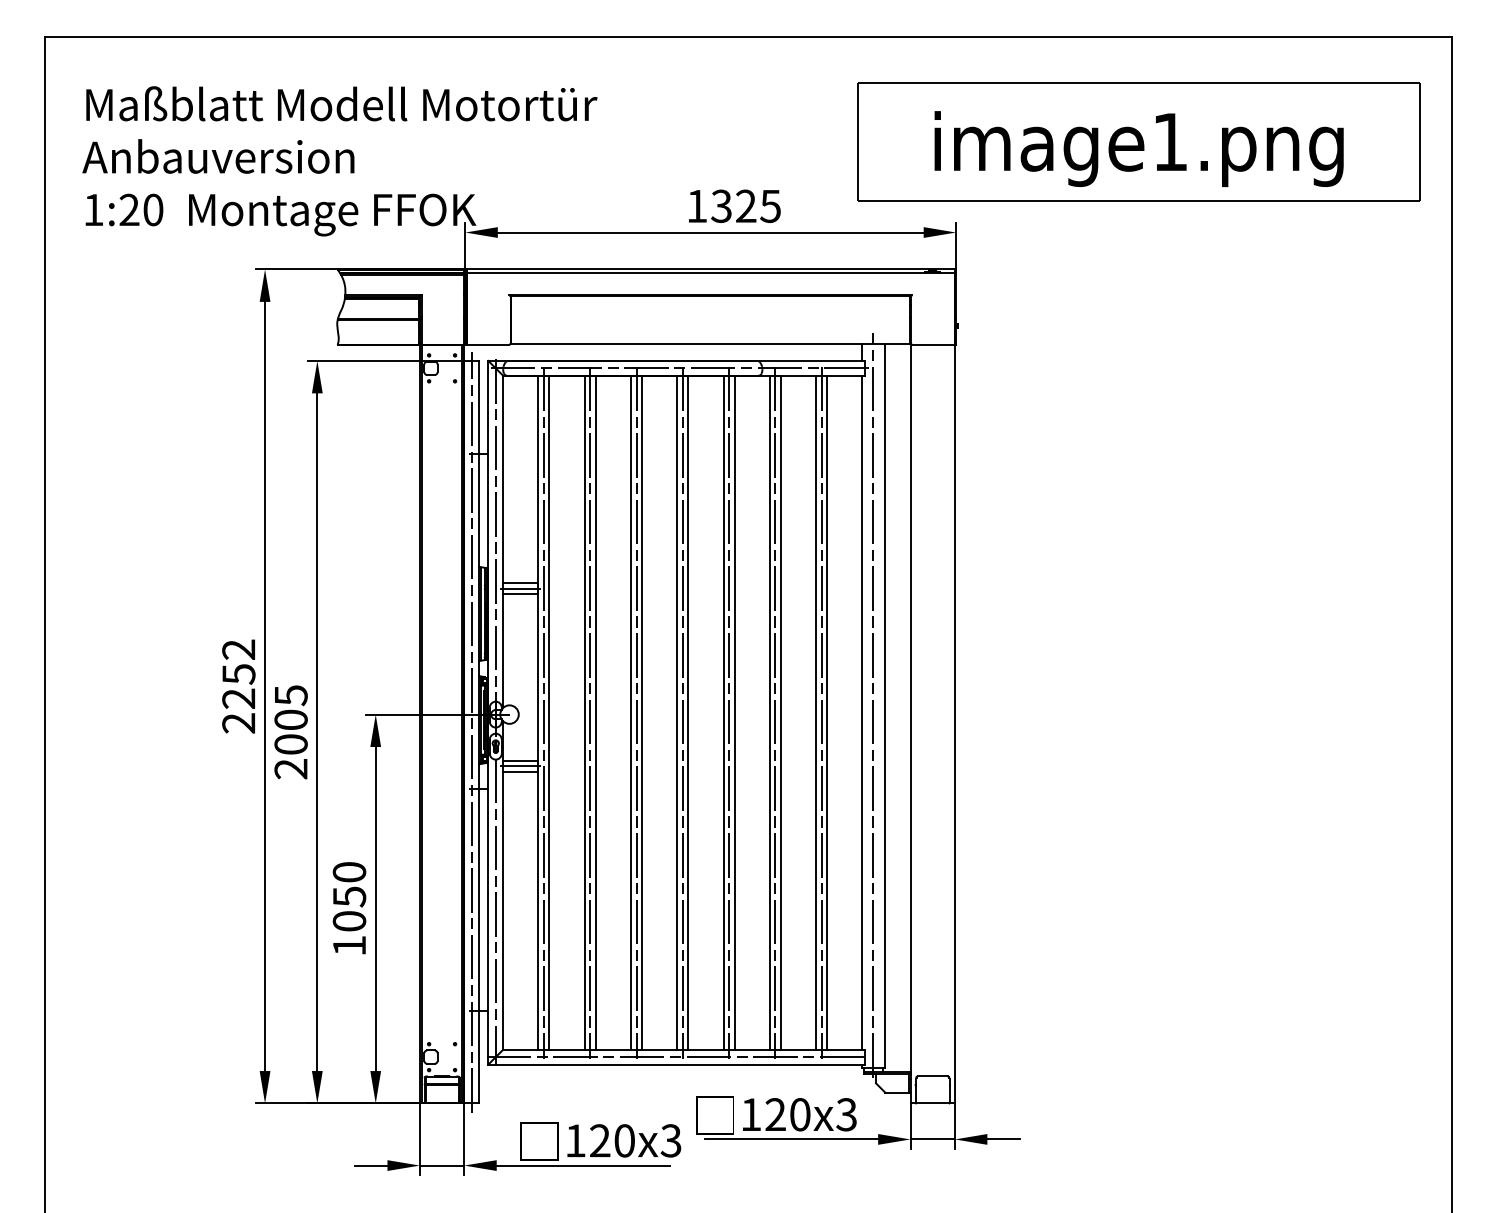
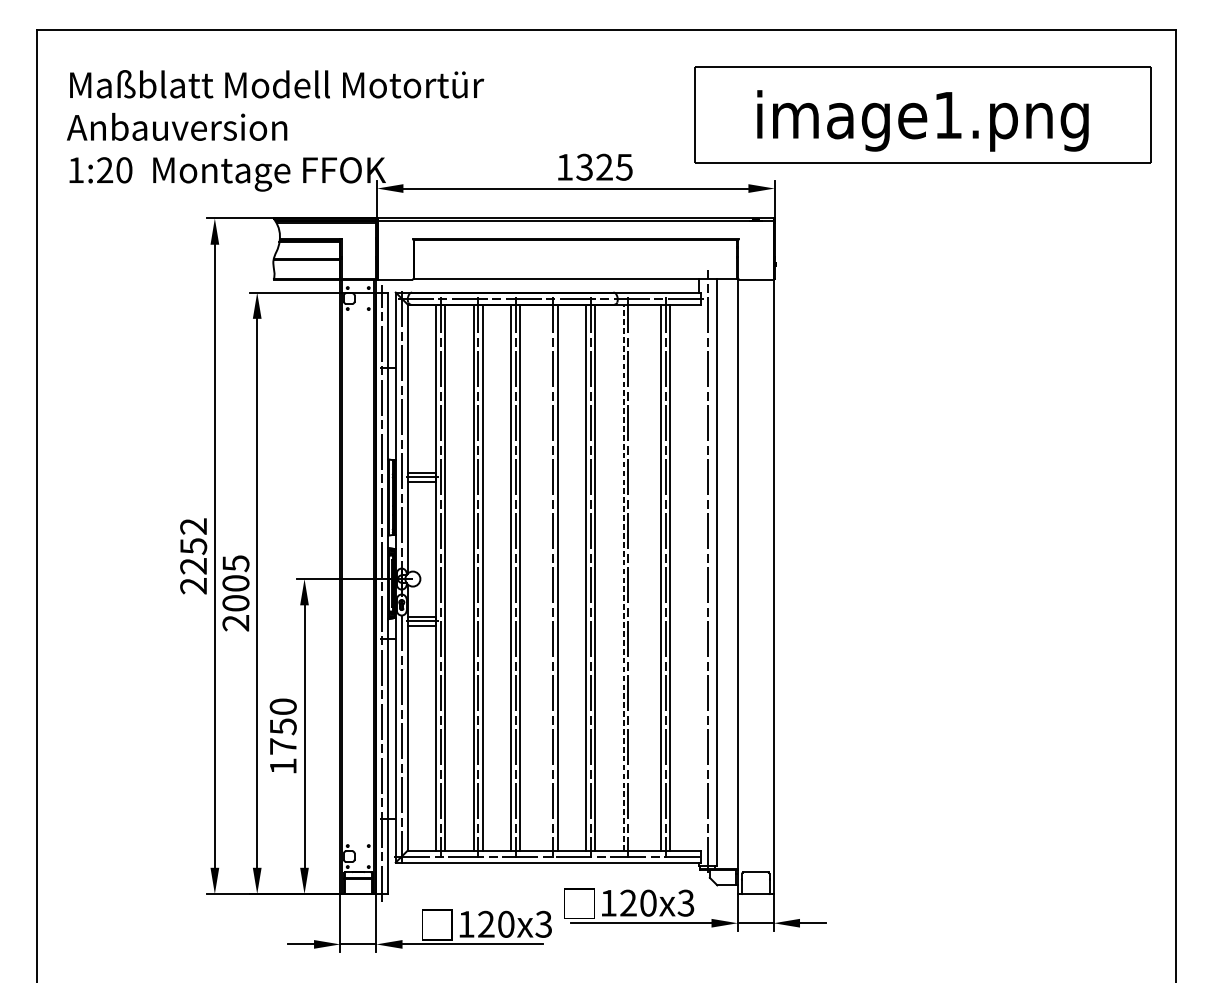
line: (677, 712) -> (548, 577), removed
line: (769, 712) -> (623, 577), solid -> dashed
line: (780, 712) -> (632, 577), removed
line: (862, 712) -> (698, 577), removed
text: (349, 921) -> (283, 746), 1050 -> 1750

